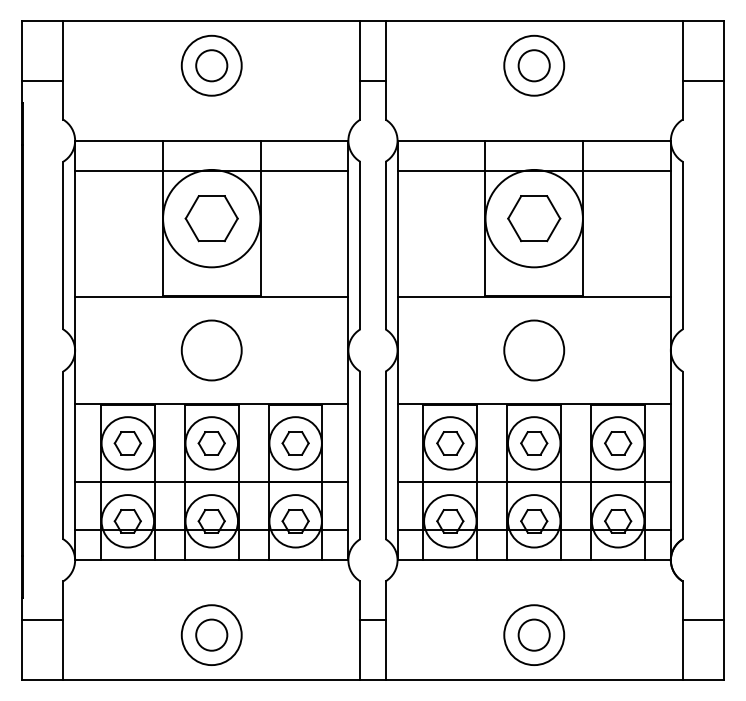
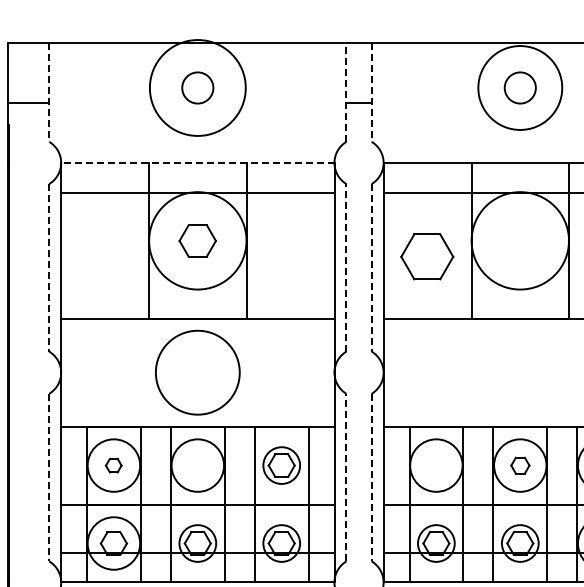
circle: (211, 65) -> (197, 87), size x1.6
circle: (534, 65) -> (520, 87), size x1.4
line: (360, 69) -> (346, 91), solid -> dashed
line: (63, 70) -> (49, 92), solid -> dashed
line: (385, 70) -> (371, 92), solid -> dashed
line: (211, 140) -> (197, 162), solid -> dashed
part: (211, 218) -> (197, 240), size x0.7
part: (534, 218) -> (427, 256), moved
line: (63, 245) -> (49, 267), solid -> dashed
line: (360, 245) -> (346, 267), solid -> dashed
line: (385, 245) -> (371, 267), solid -> dashed
circle: (211, 350) -> (197, 372), size x1.4
circle: (534, 350) -> (520, 372), removed
part: (127, 443) -> (113, 465), size x0.6
part: (211, 443) -> (197, 465), removed
circle: (295, 443) -> (281, 465), size x0.7
part: (450, 443) -> (436, 465), removed
part: (534, 443) -> (520, 465), size x0.7
line: (63, 455) -> (49, 477), solid -> dashed
line: (360, 455) -> (346, 477), solid -> dashed
line: (385, 455) -> (371, 477), solid -> dashed
circle: (211, 521) -> (197, 543), size x0.7
circle: (295, 521) -> (281, 543), size x0.7
circle: (450, 521) -> (436, 543), size x0.7
circle: (533, 521) -> (519, 543), size x0.7

